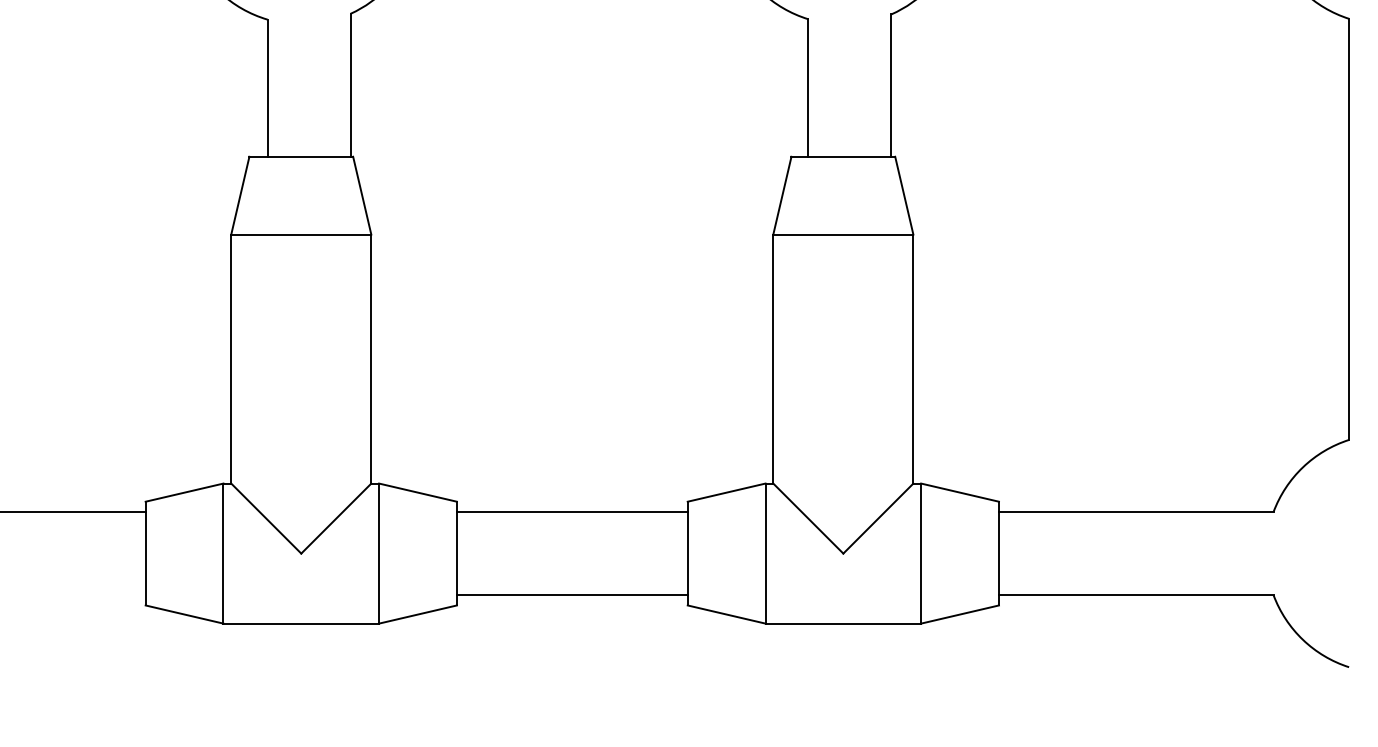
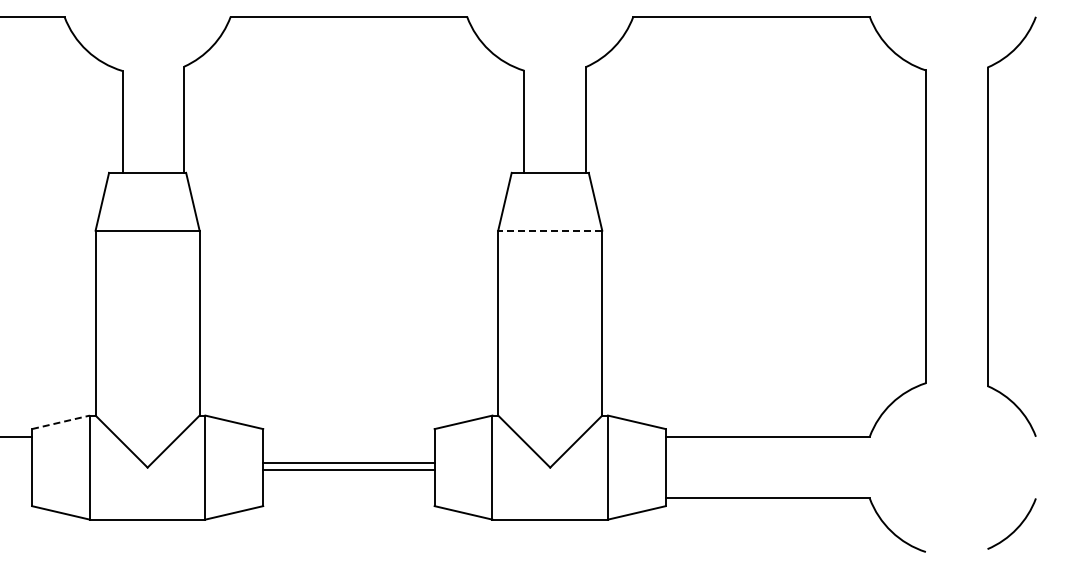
line: (842, 234) -> (549, 230), solid -> dashed
line: (184, 492) -> (60, 422), solid -> dashed
line: (571, 511) -> (348, 469), moved
line: (571, 595) -> (348, 463), moved

